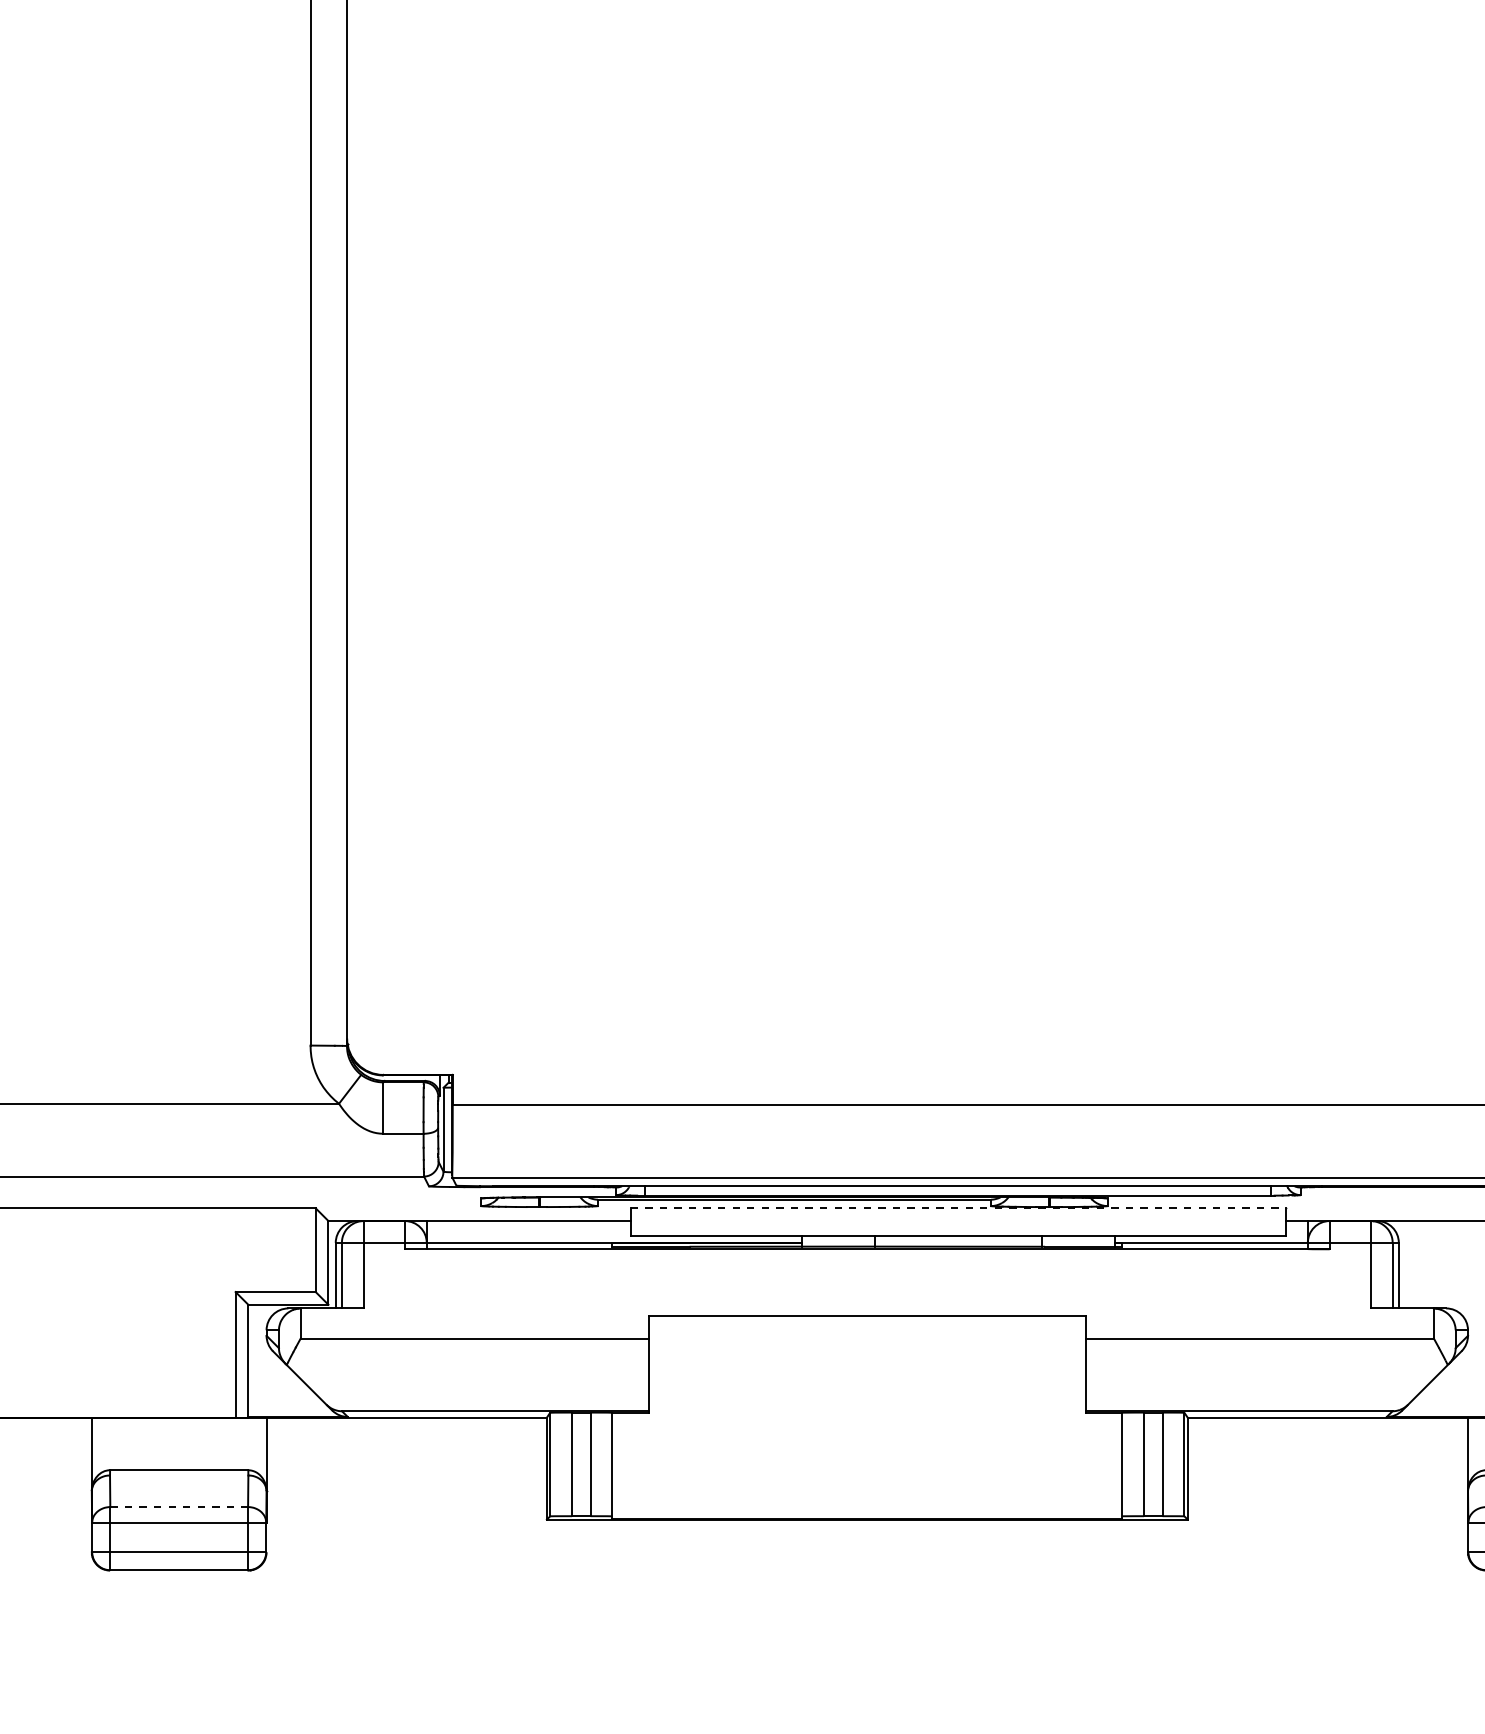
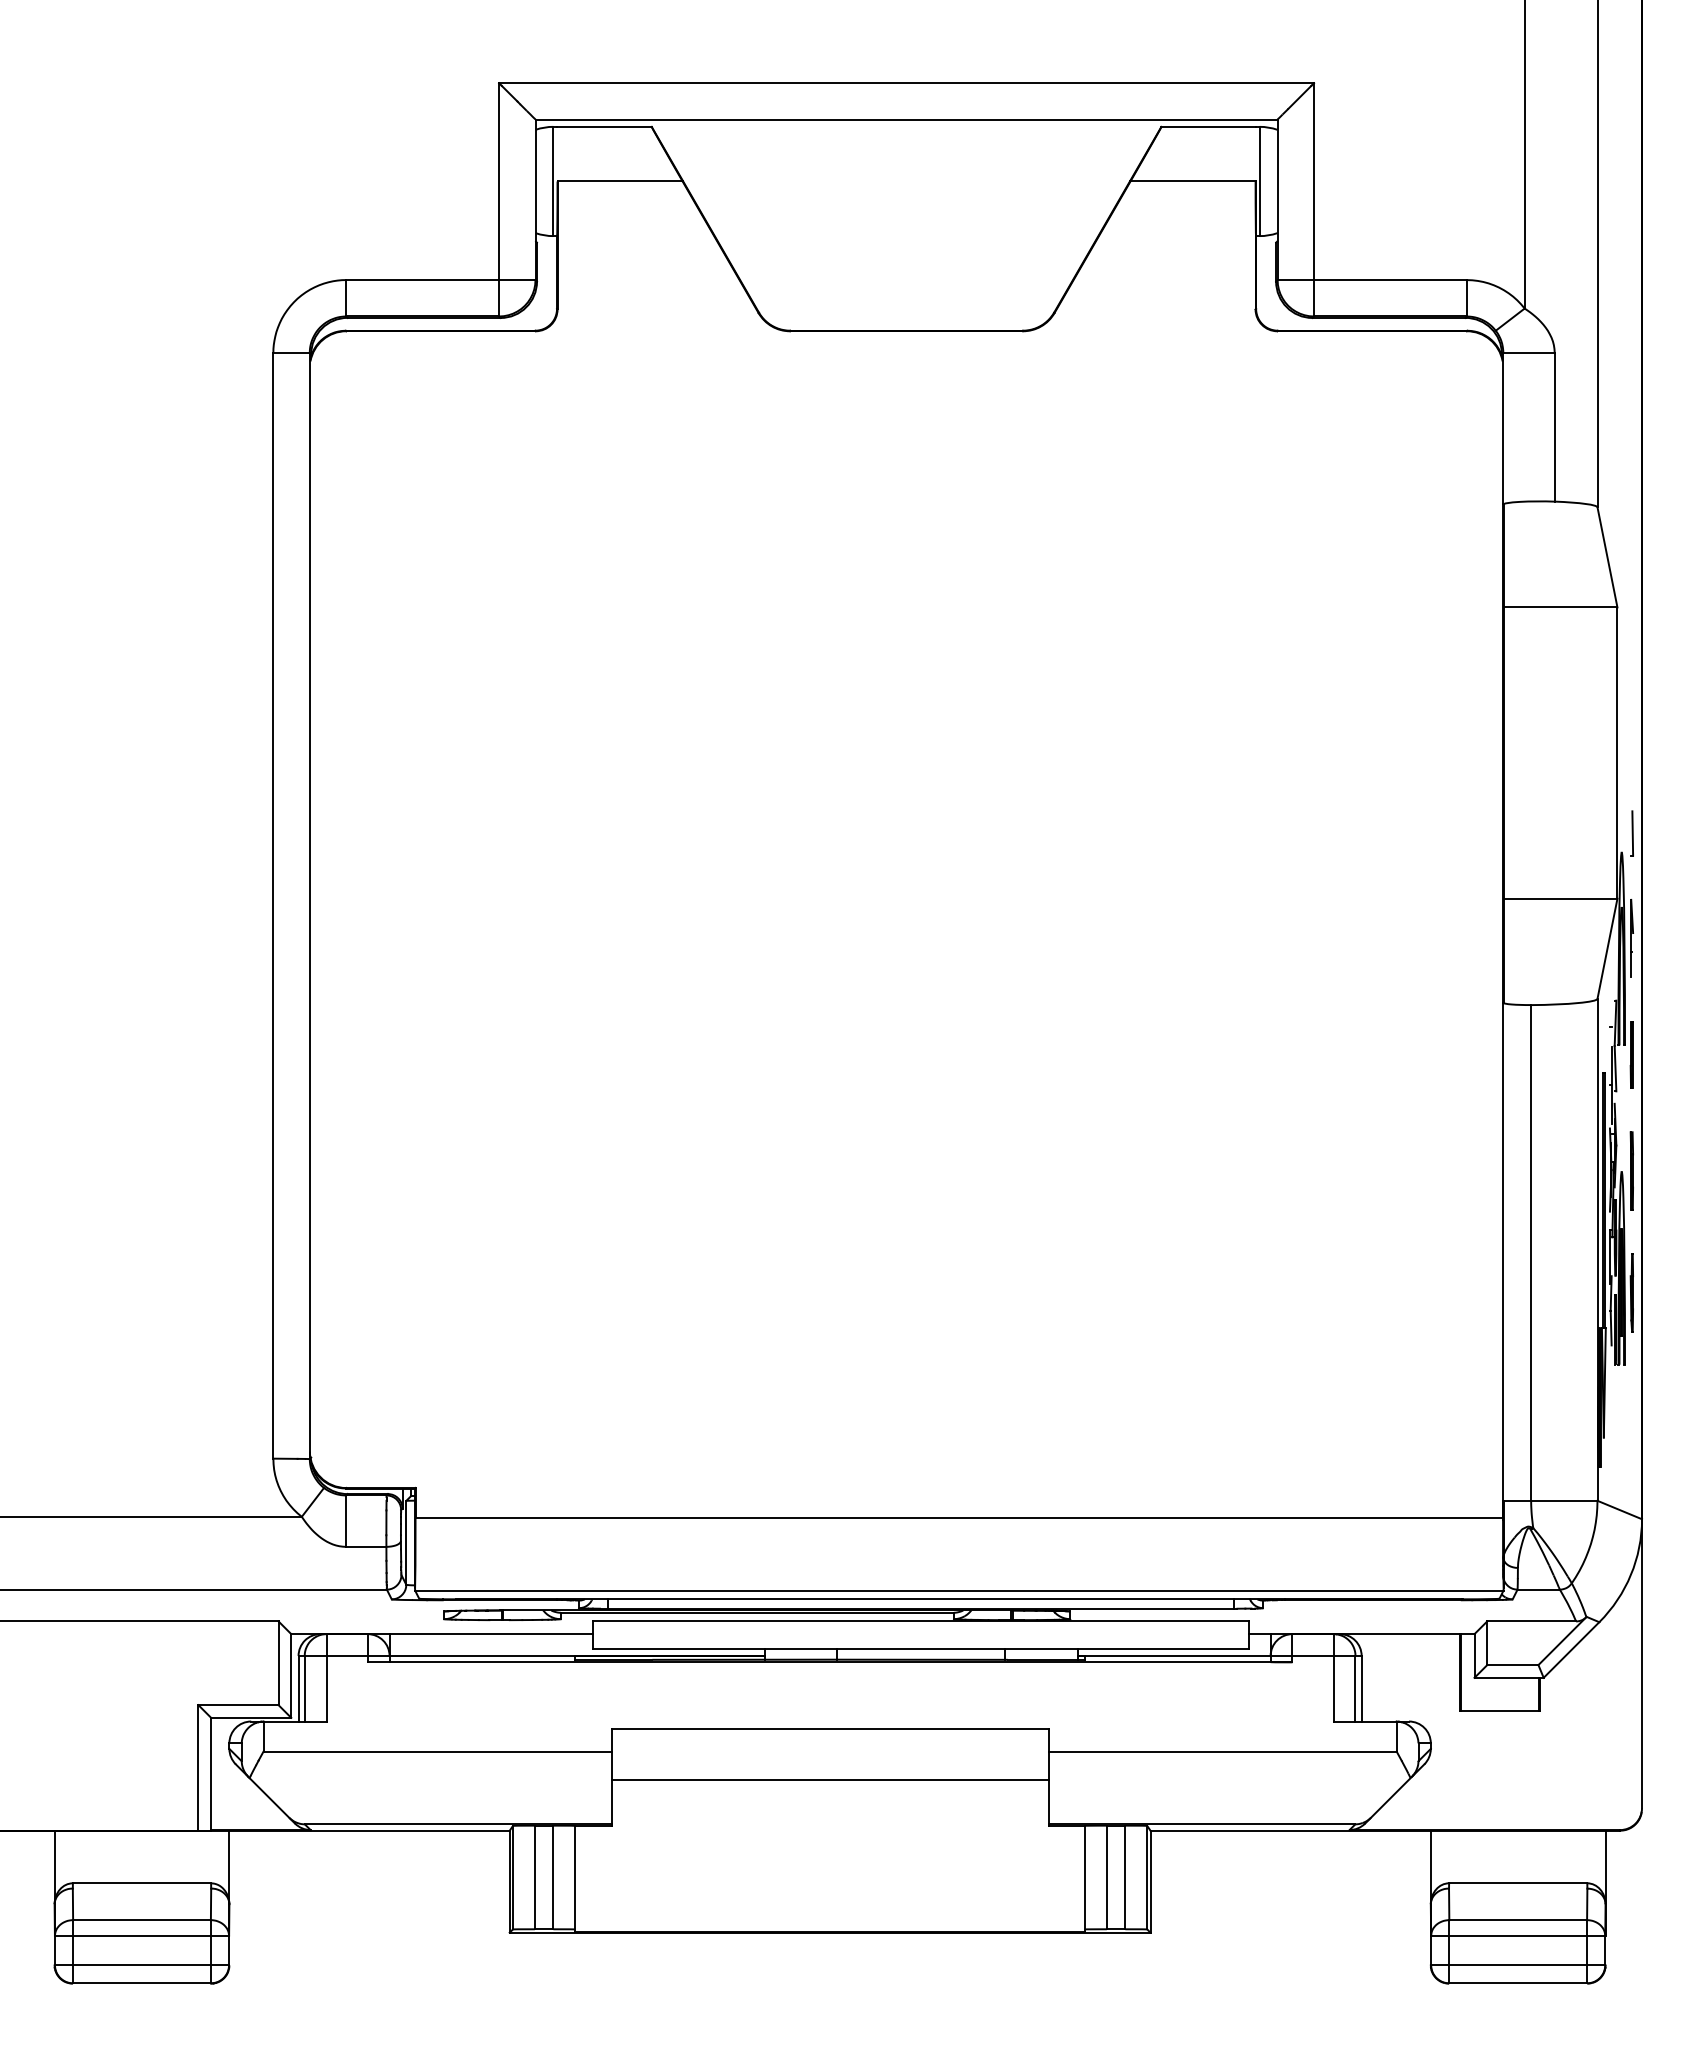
line: (958, 1208) -> (921, 1621), dashed -> solid
line: (866, 1366) -> (829, 1779), added
line: (179, 1507) -> (142, 1920), dashed -> solid

